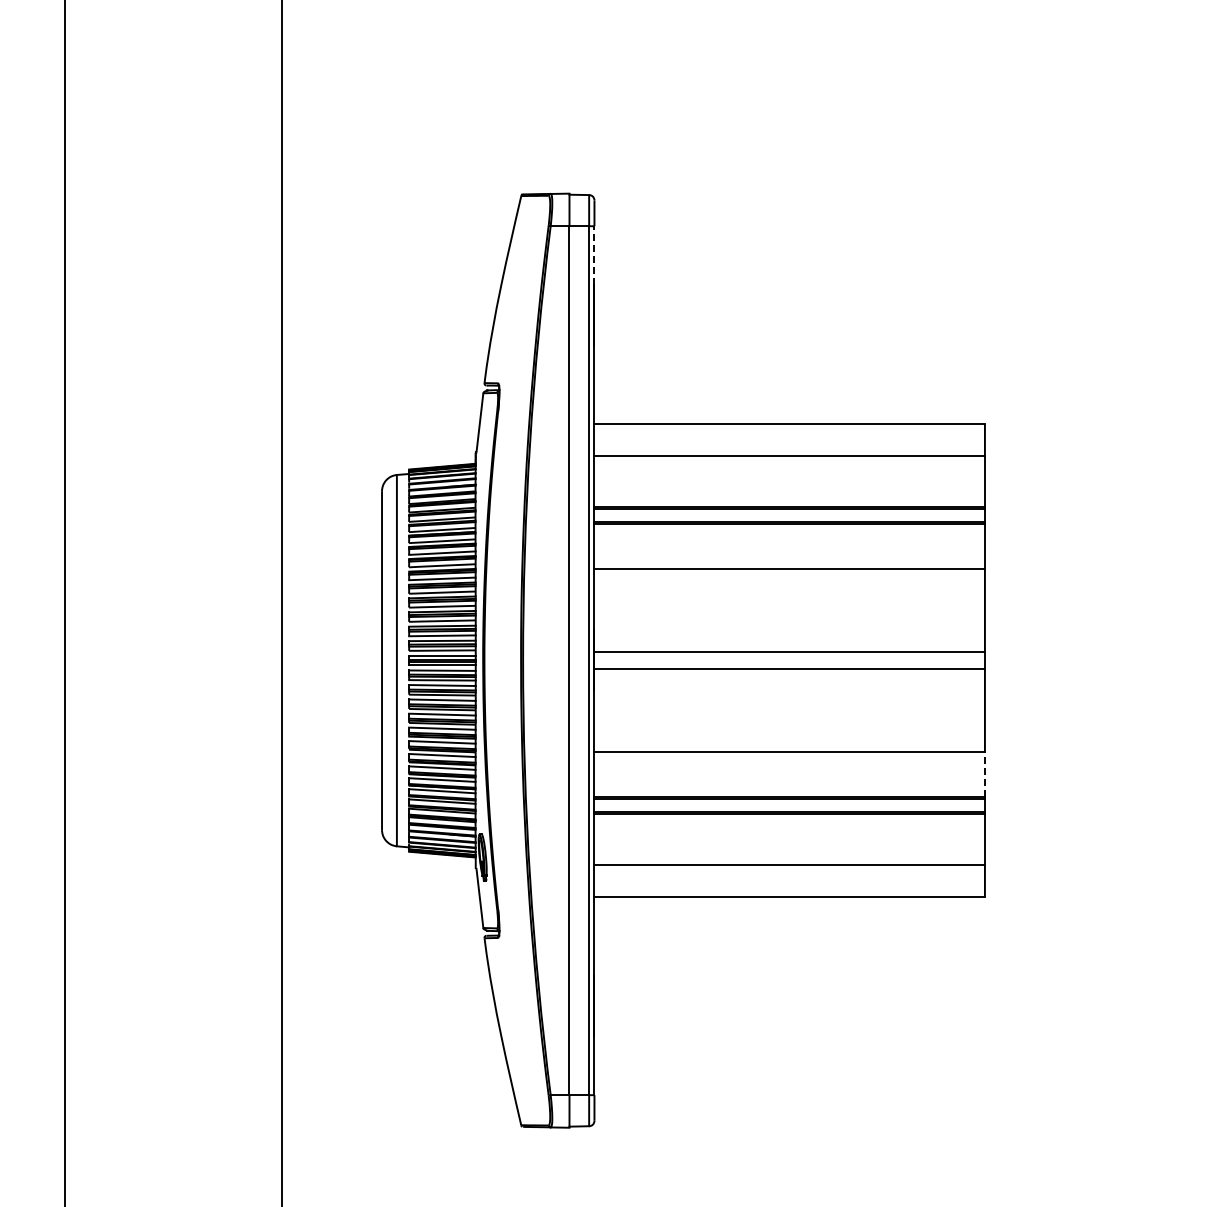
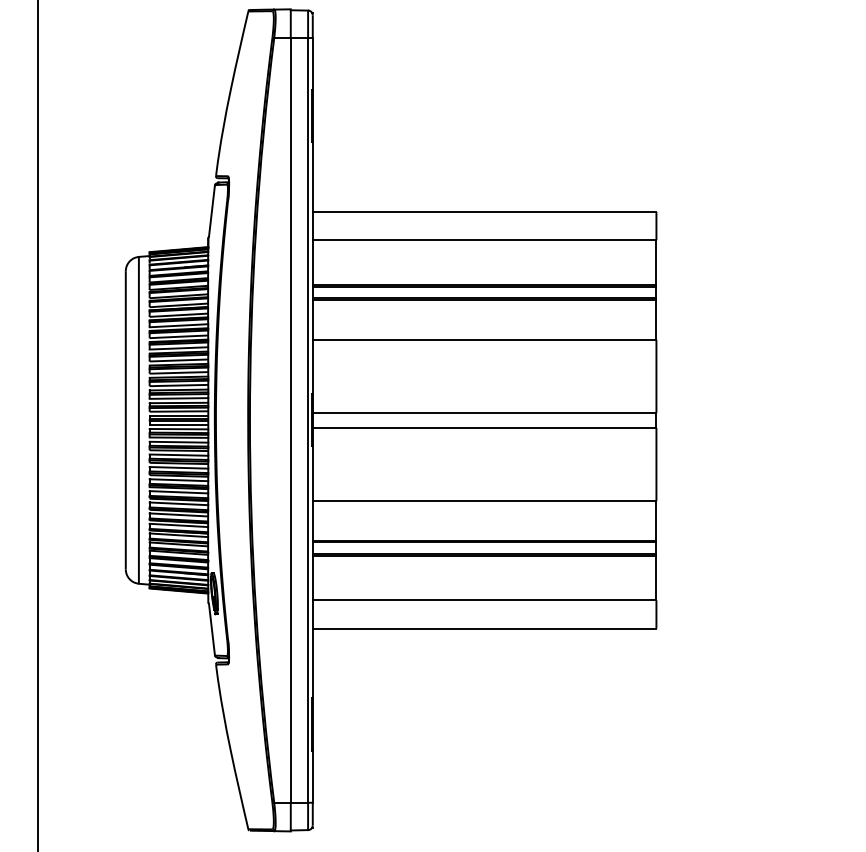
line: (594, 255) -> (312, 63), dashed -> solid
line: (984, 774) -> (656, 520), dashed -> solid

